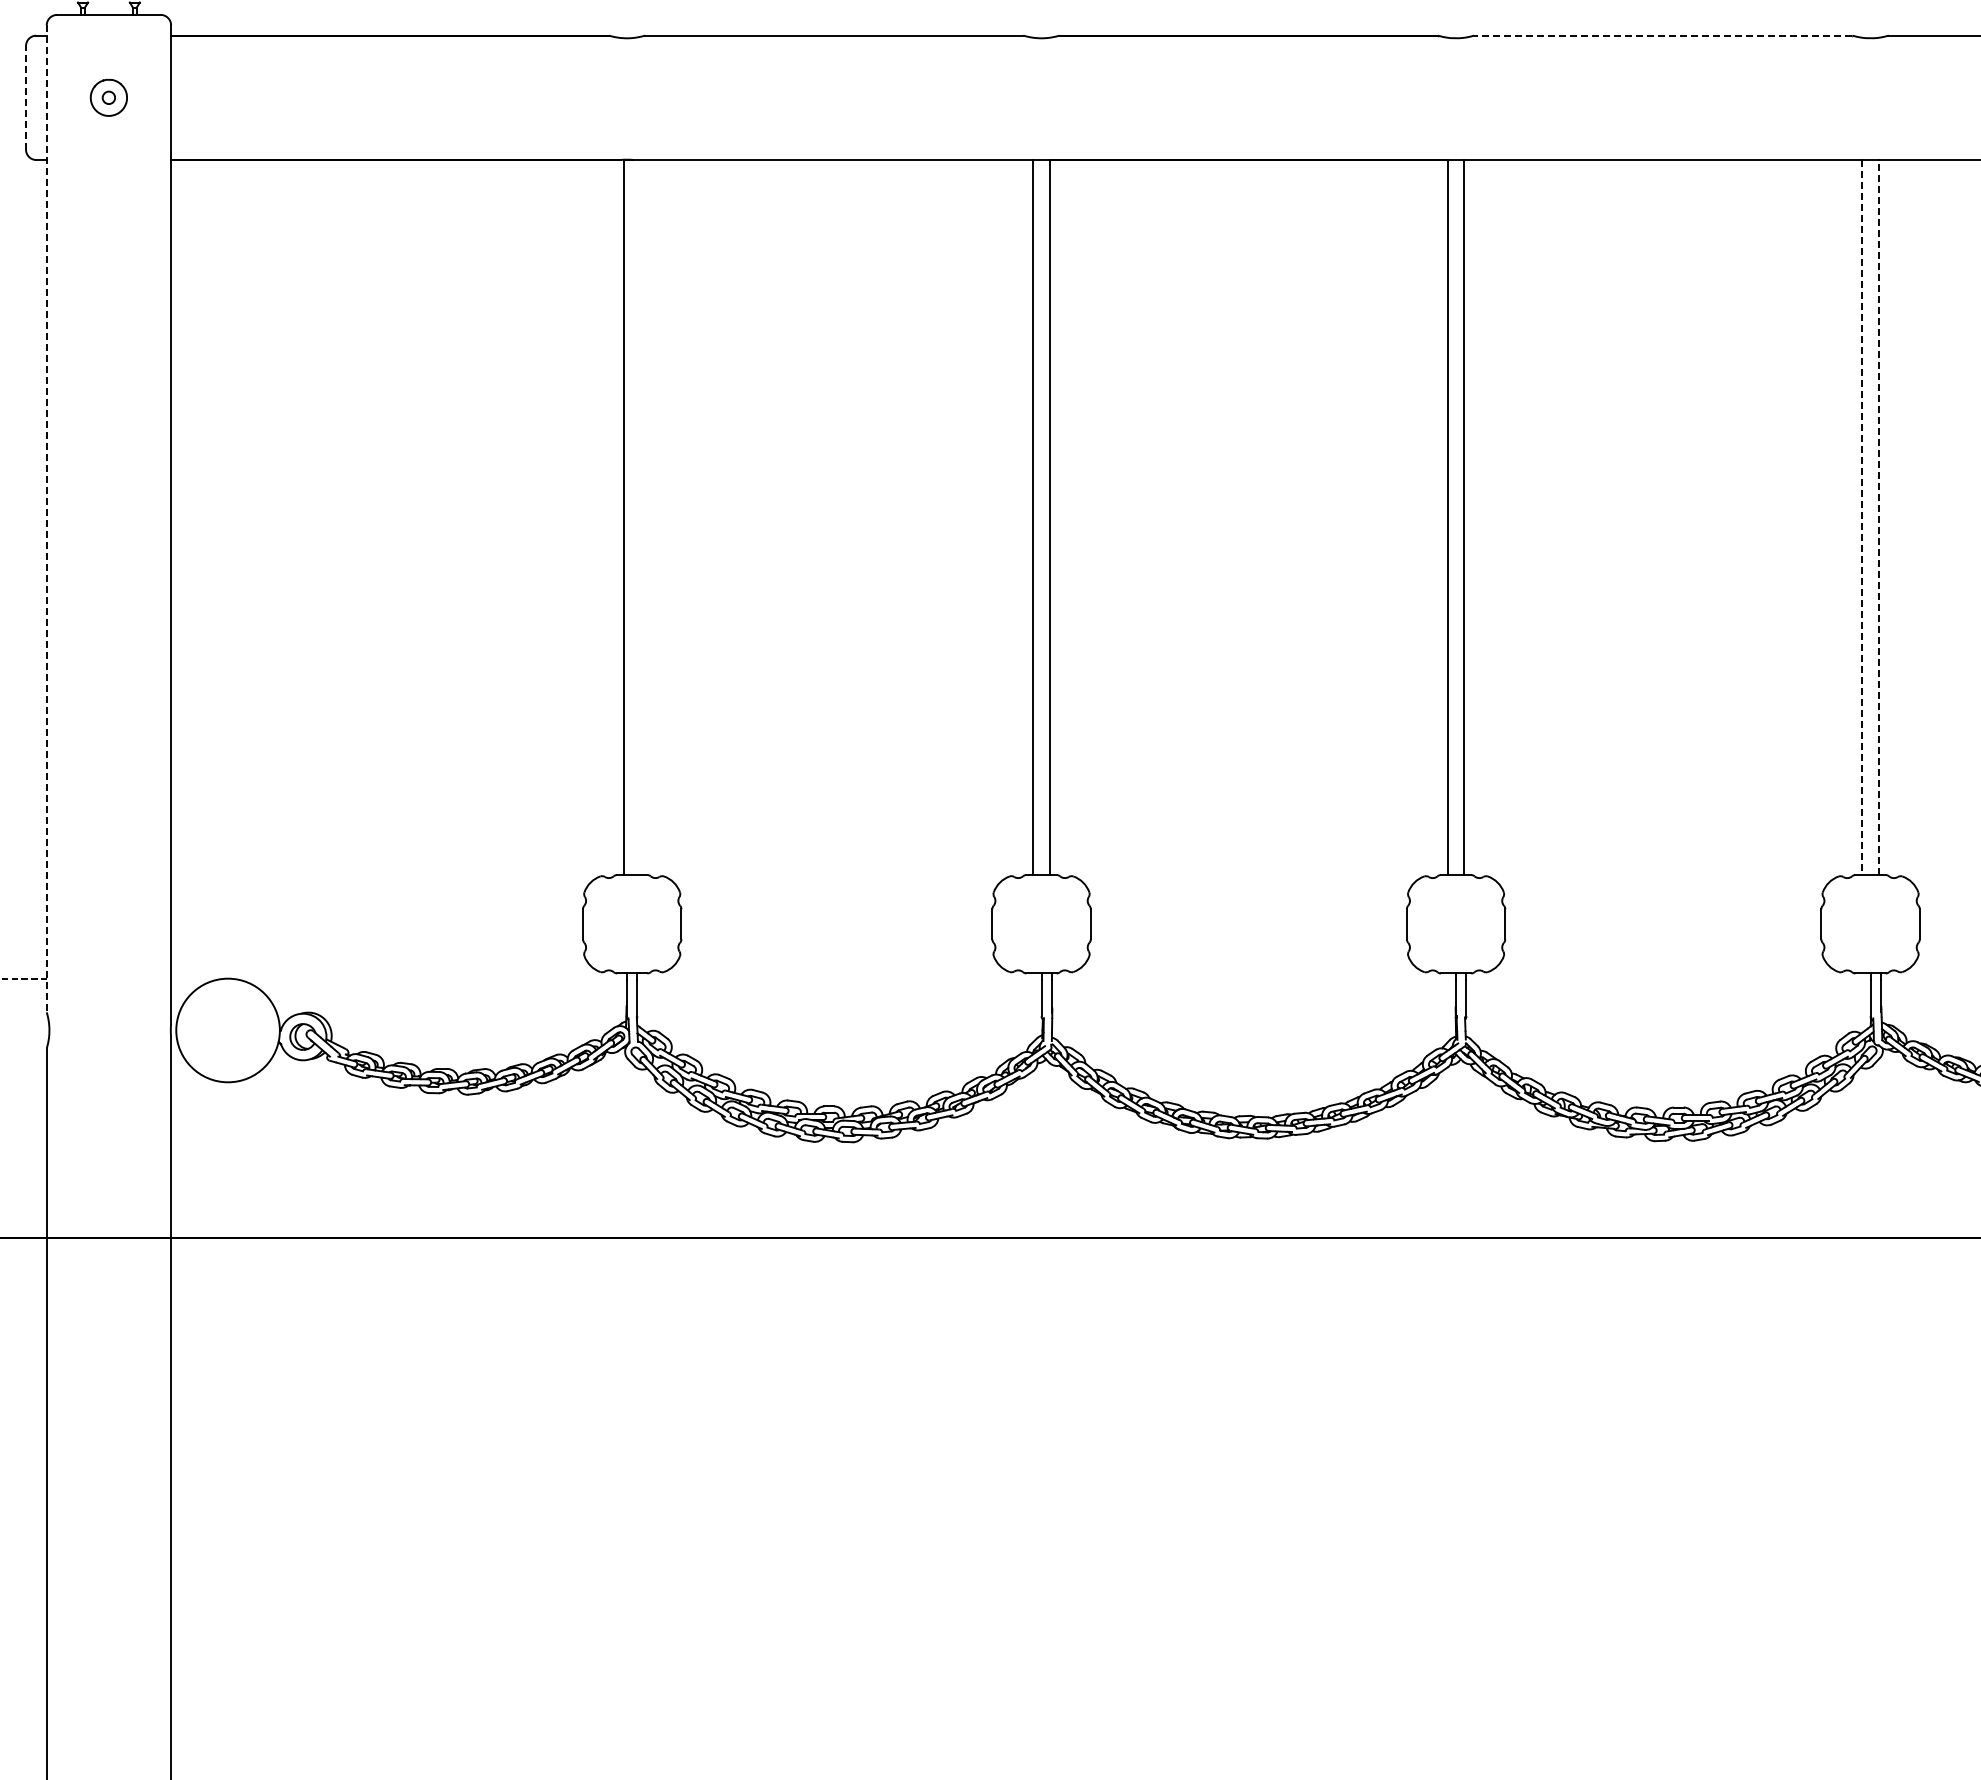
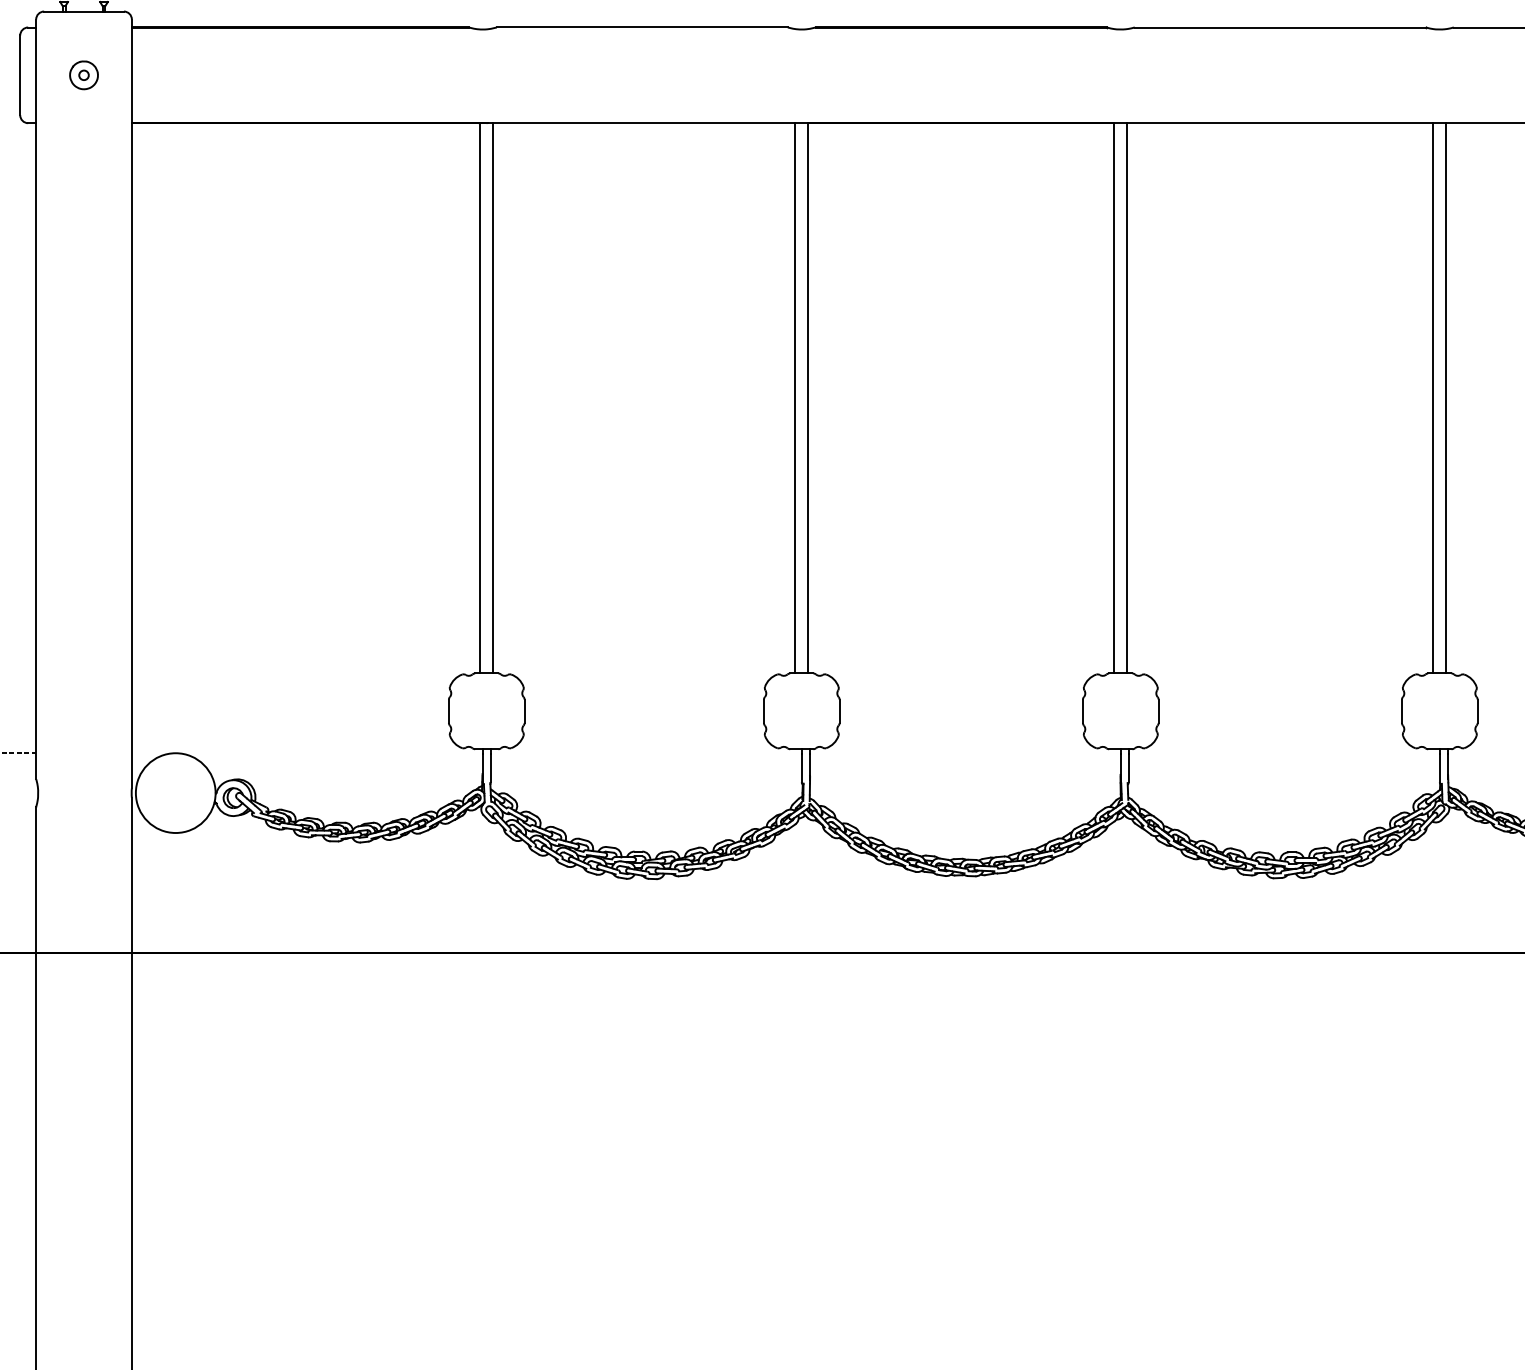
line: (1662, 35) -> (1279, 27), dashed -> solid
line: (26, 97) -> (20, 75), dashed -> solid
line: (640, 517) -> (493, 398), added
line: (1862, 517) -> (1433, 398), dashed -> solid
line: (1878, 517) -> (1445, 398), dashed -> solid
line: (46, 518) -> (35, 399), dashed -> solid

